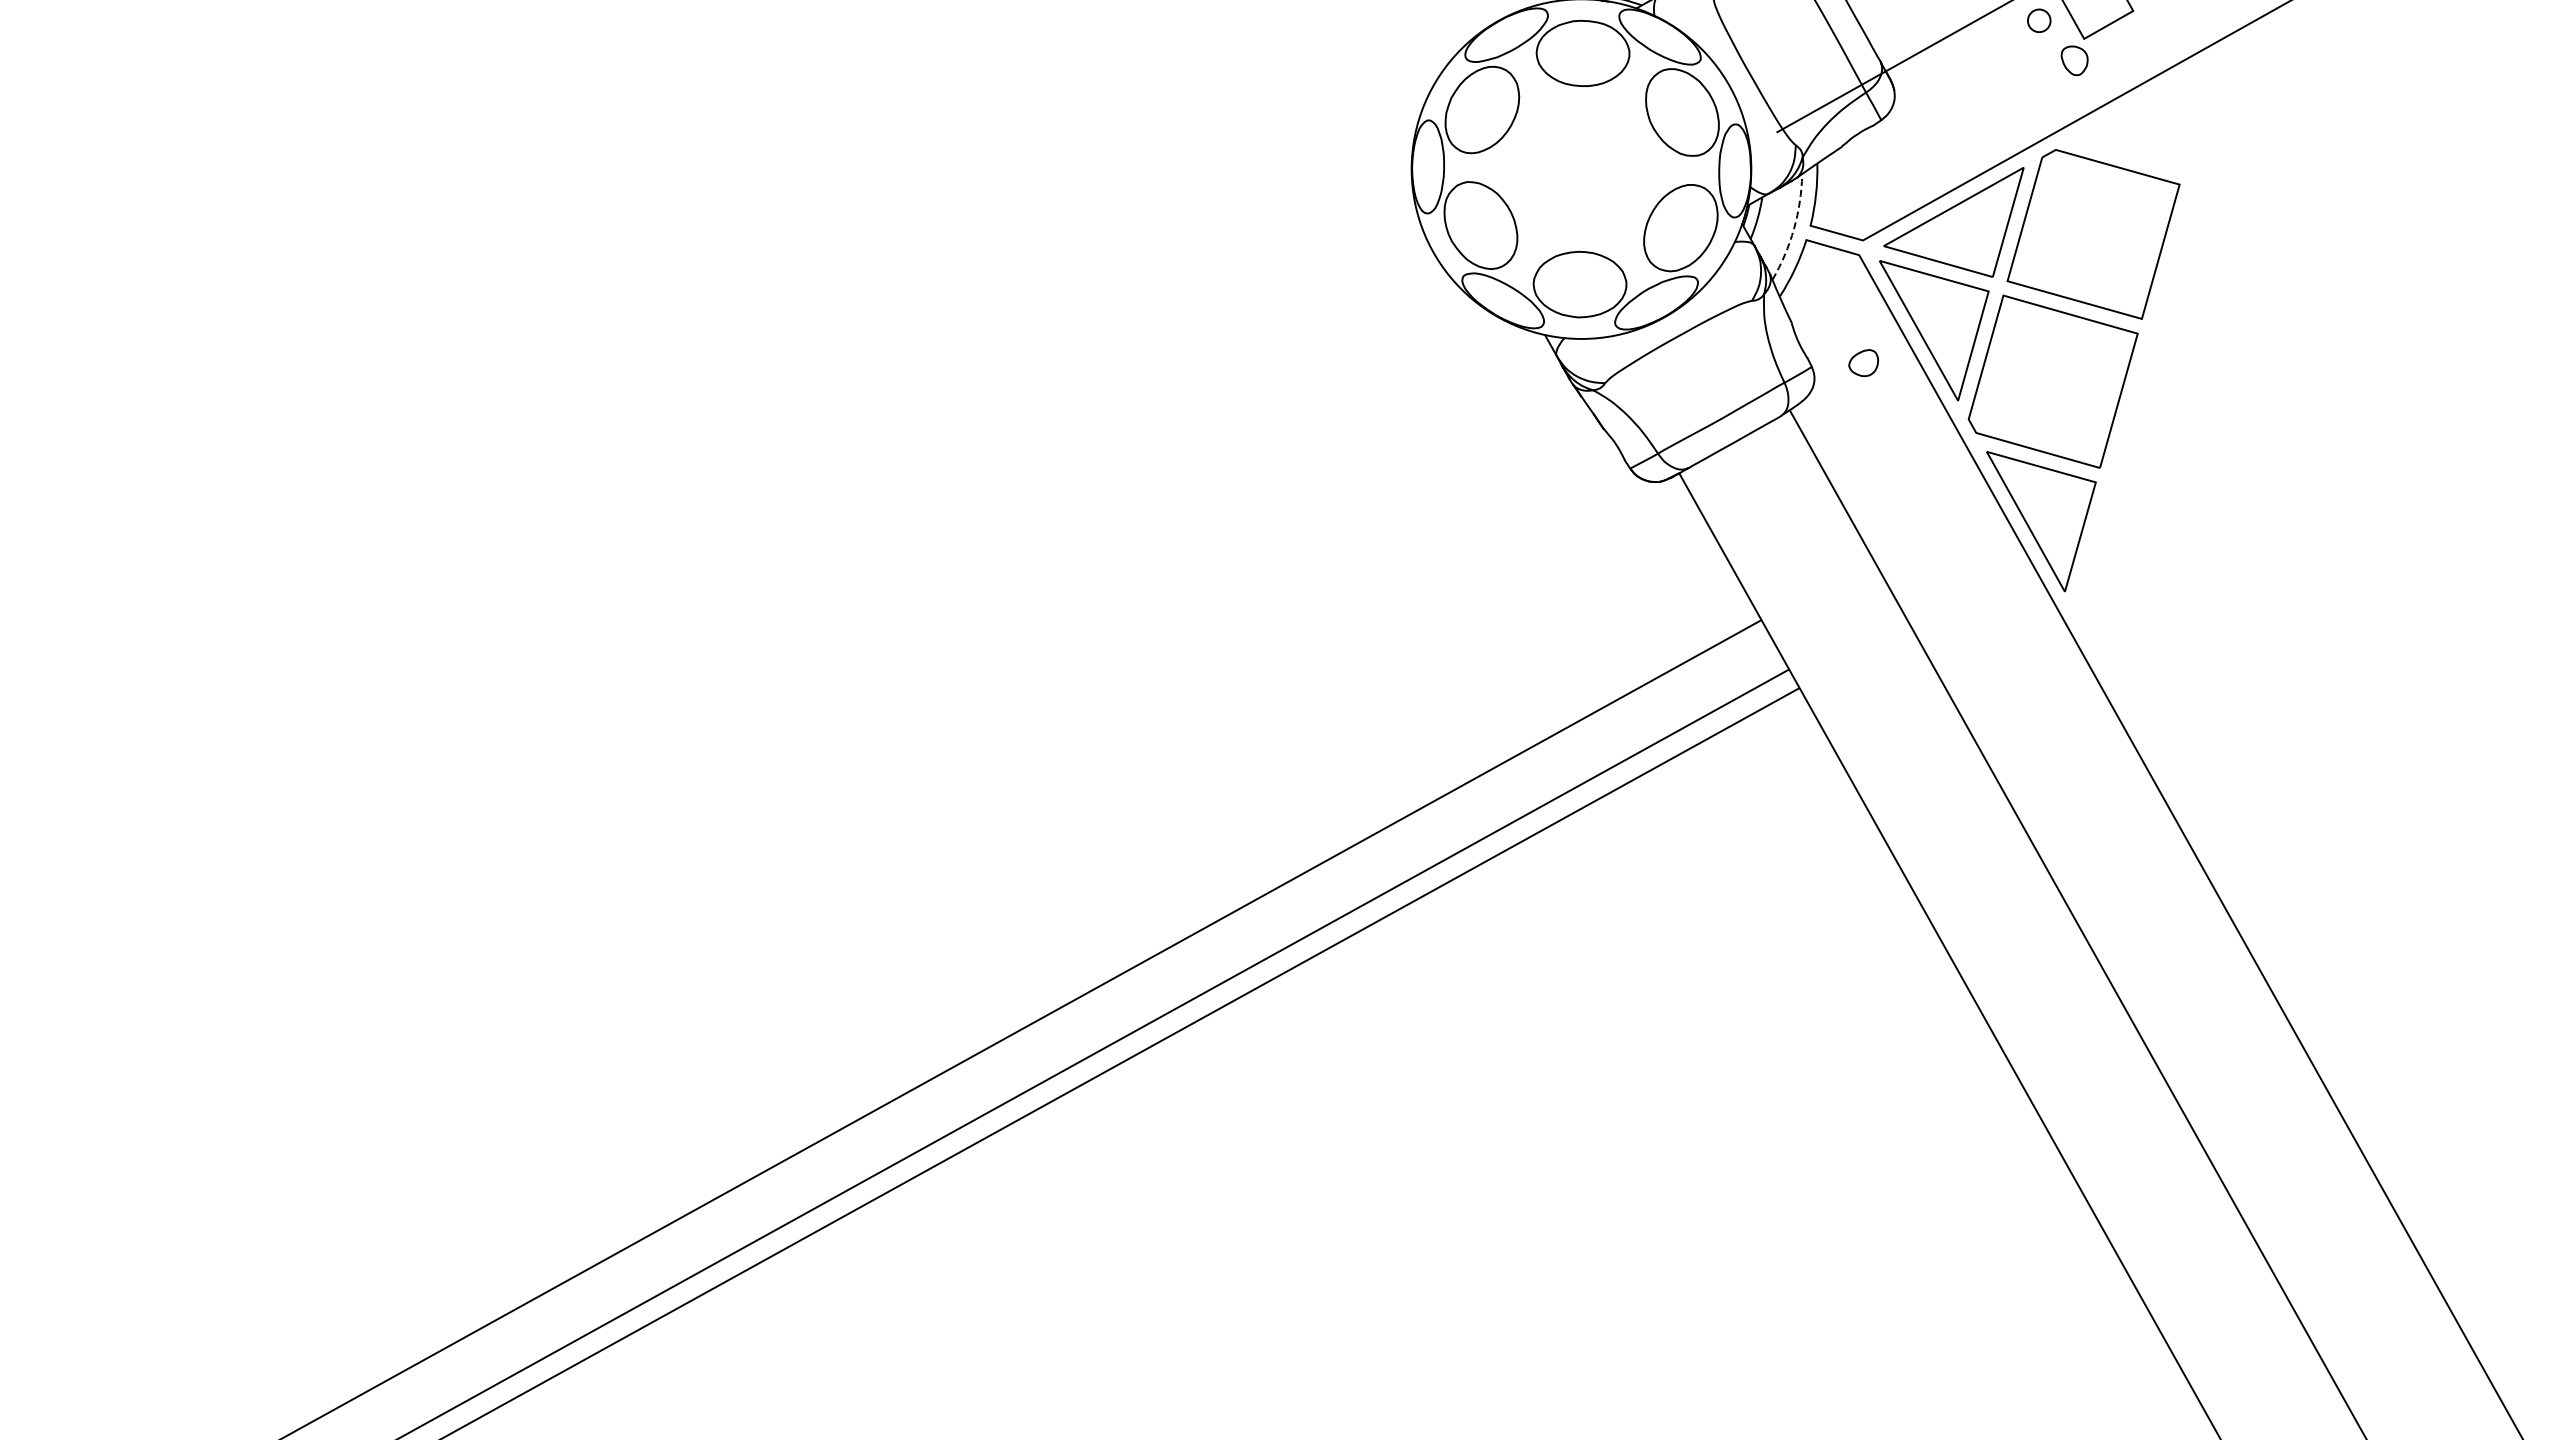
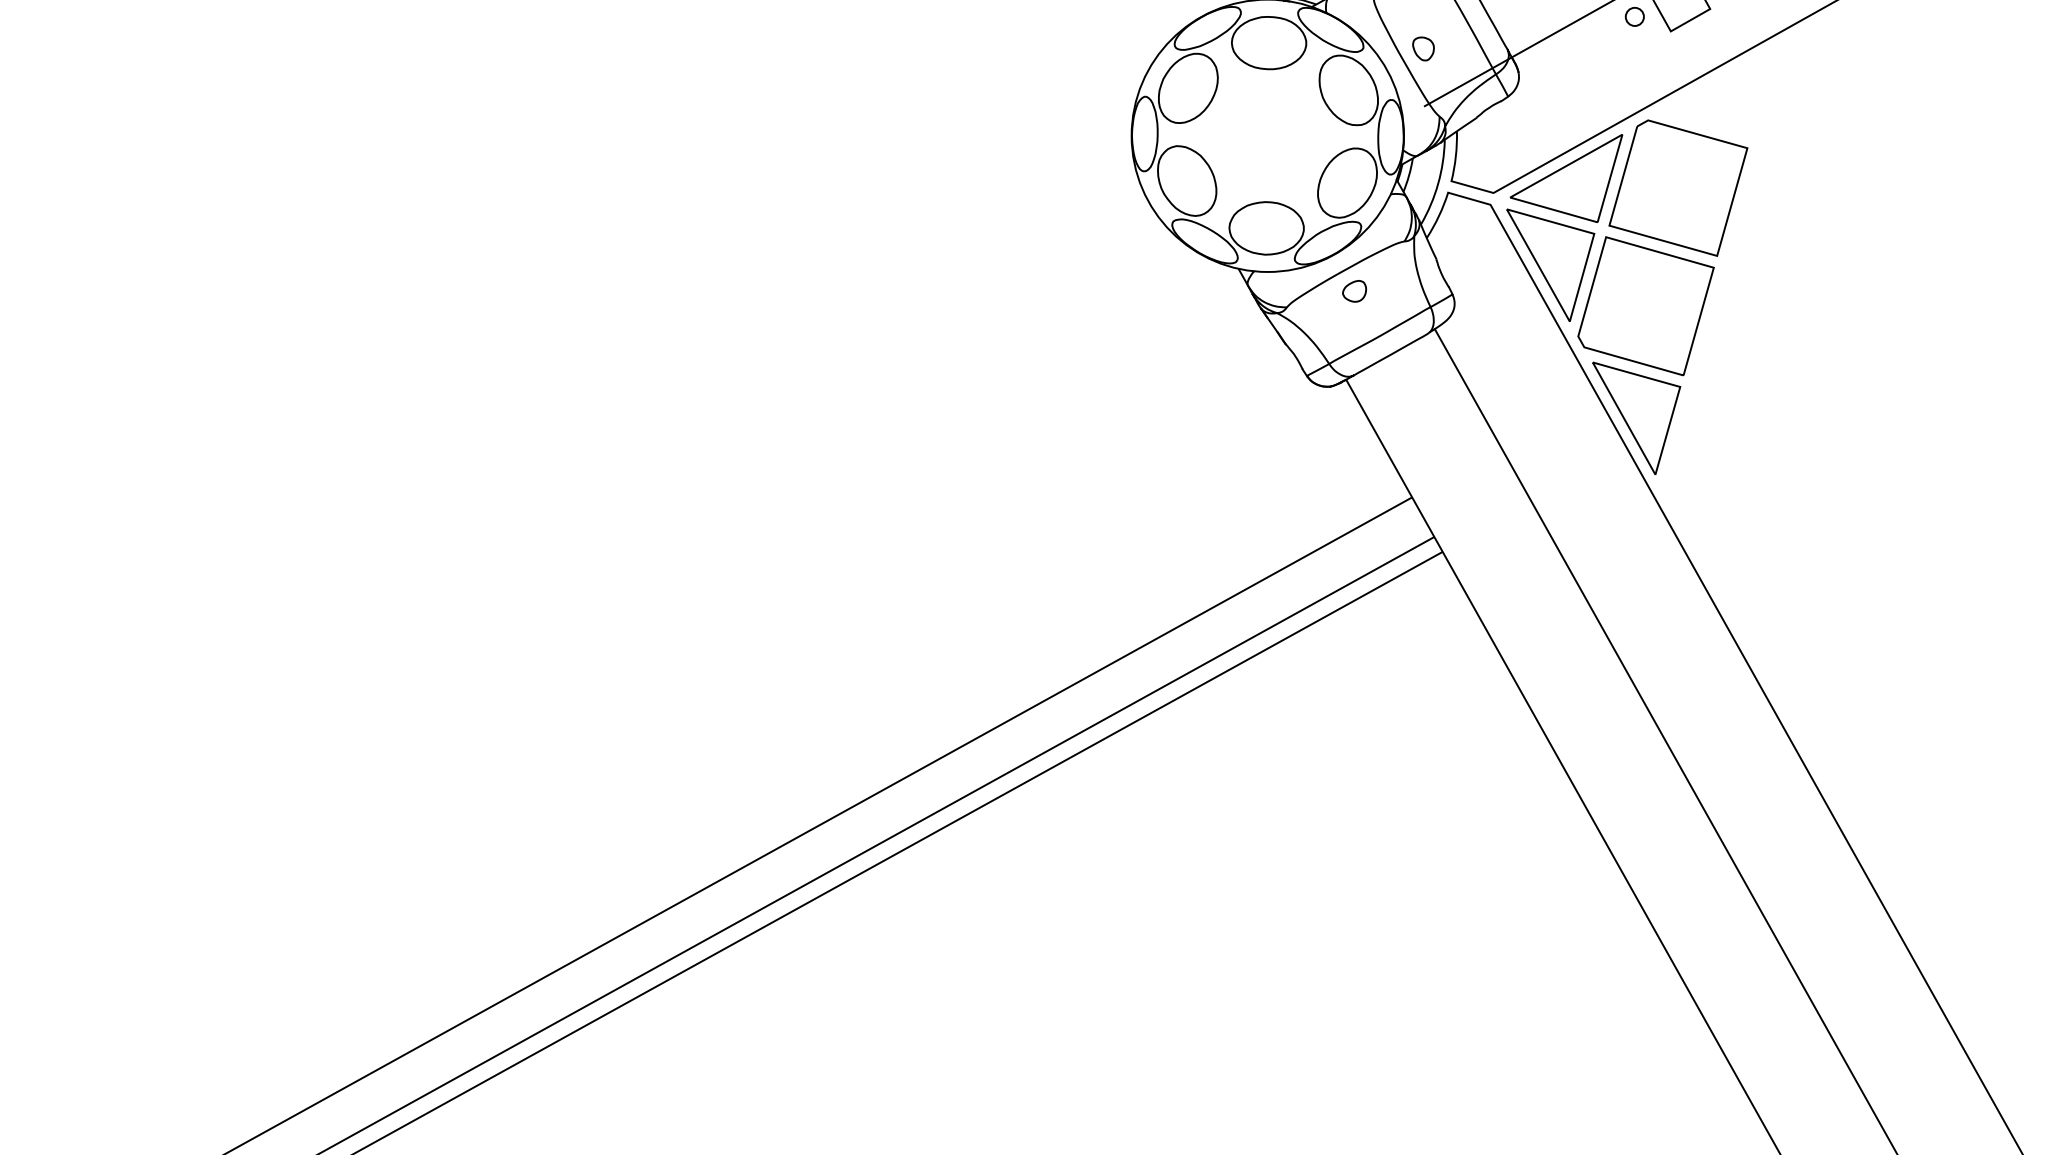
part: (2074, 60) -> (1423, 48), moved
arc: (1793, 229) -> (1437, 184), dashed -> solid
part: (1863, 363) -> (1354, 291), moved

